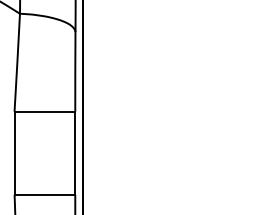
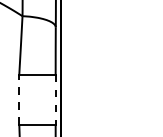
line: (14, 152) -> (19, 99), solid -> dashed
line: (74, 152) -> (55, 99), solid -> dashed

